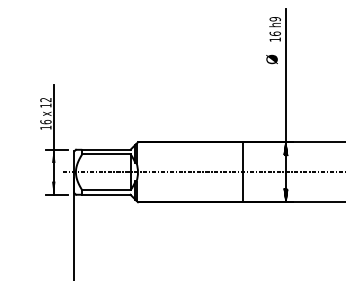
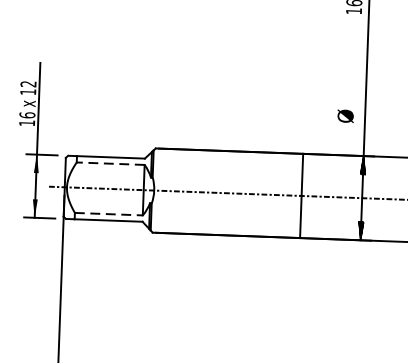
text: (271, 59) -> (344, 116), moved
line: (105, 154) -> (109, 163), solid -> dashed
line: (106, 190) -> (109, 214), solid -> dashed

